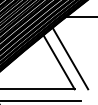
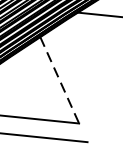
line: (70, 58) -> (77, 76), removed
line: (59, 62) -> (60, 80), solid -> dashed

